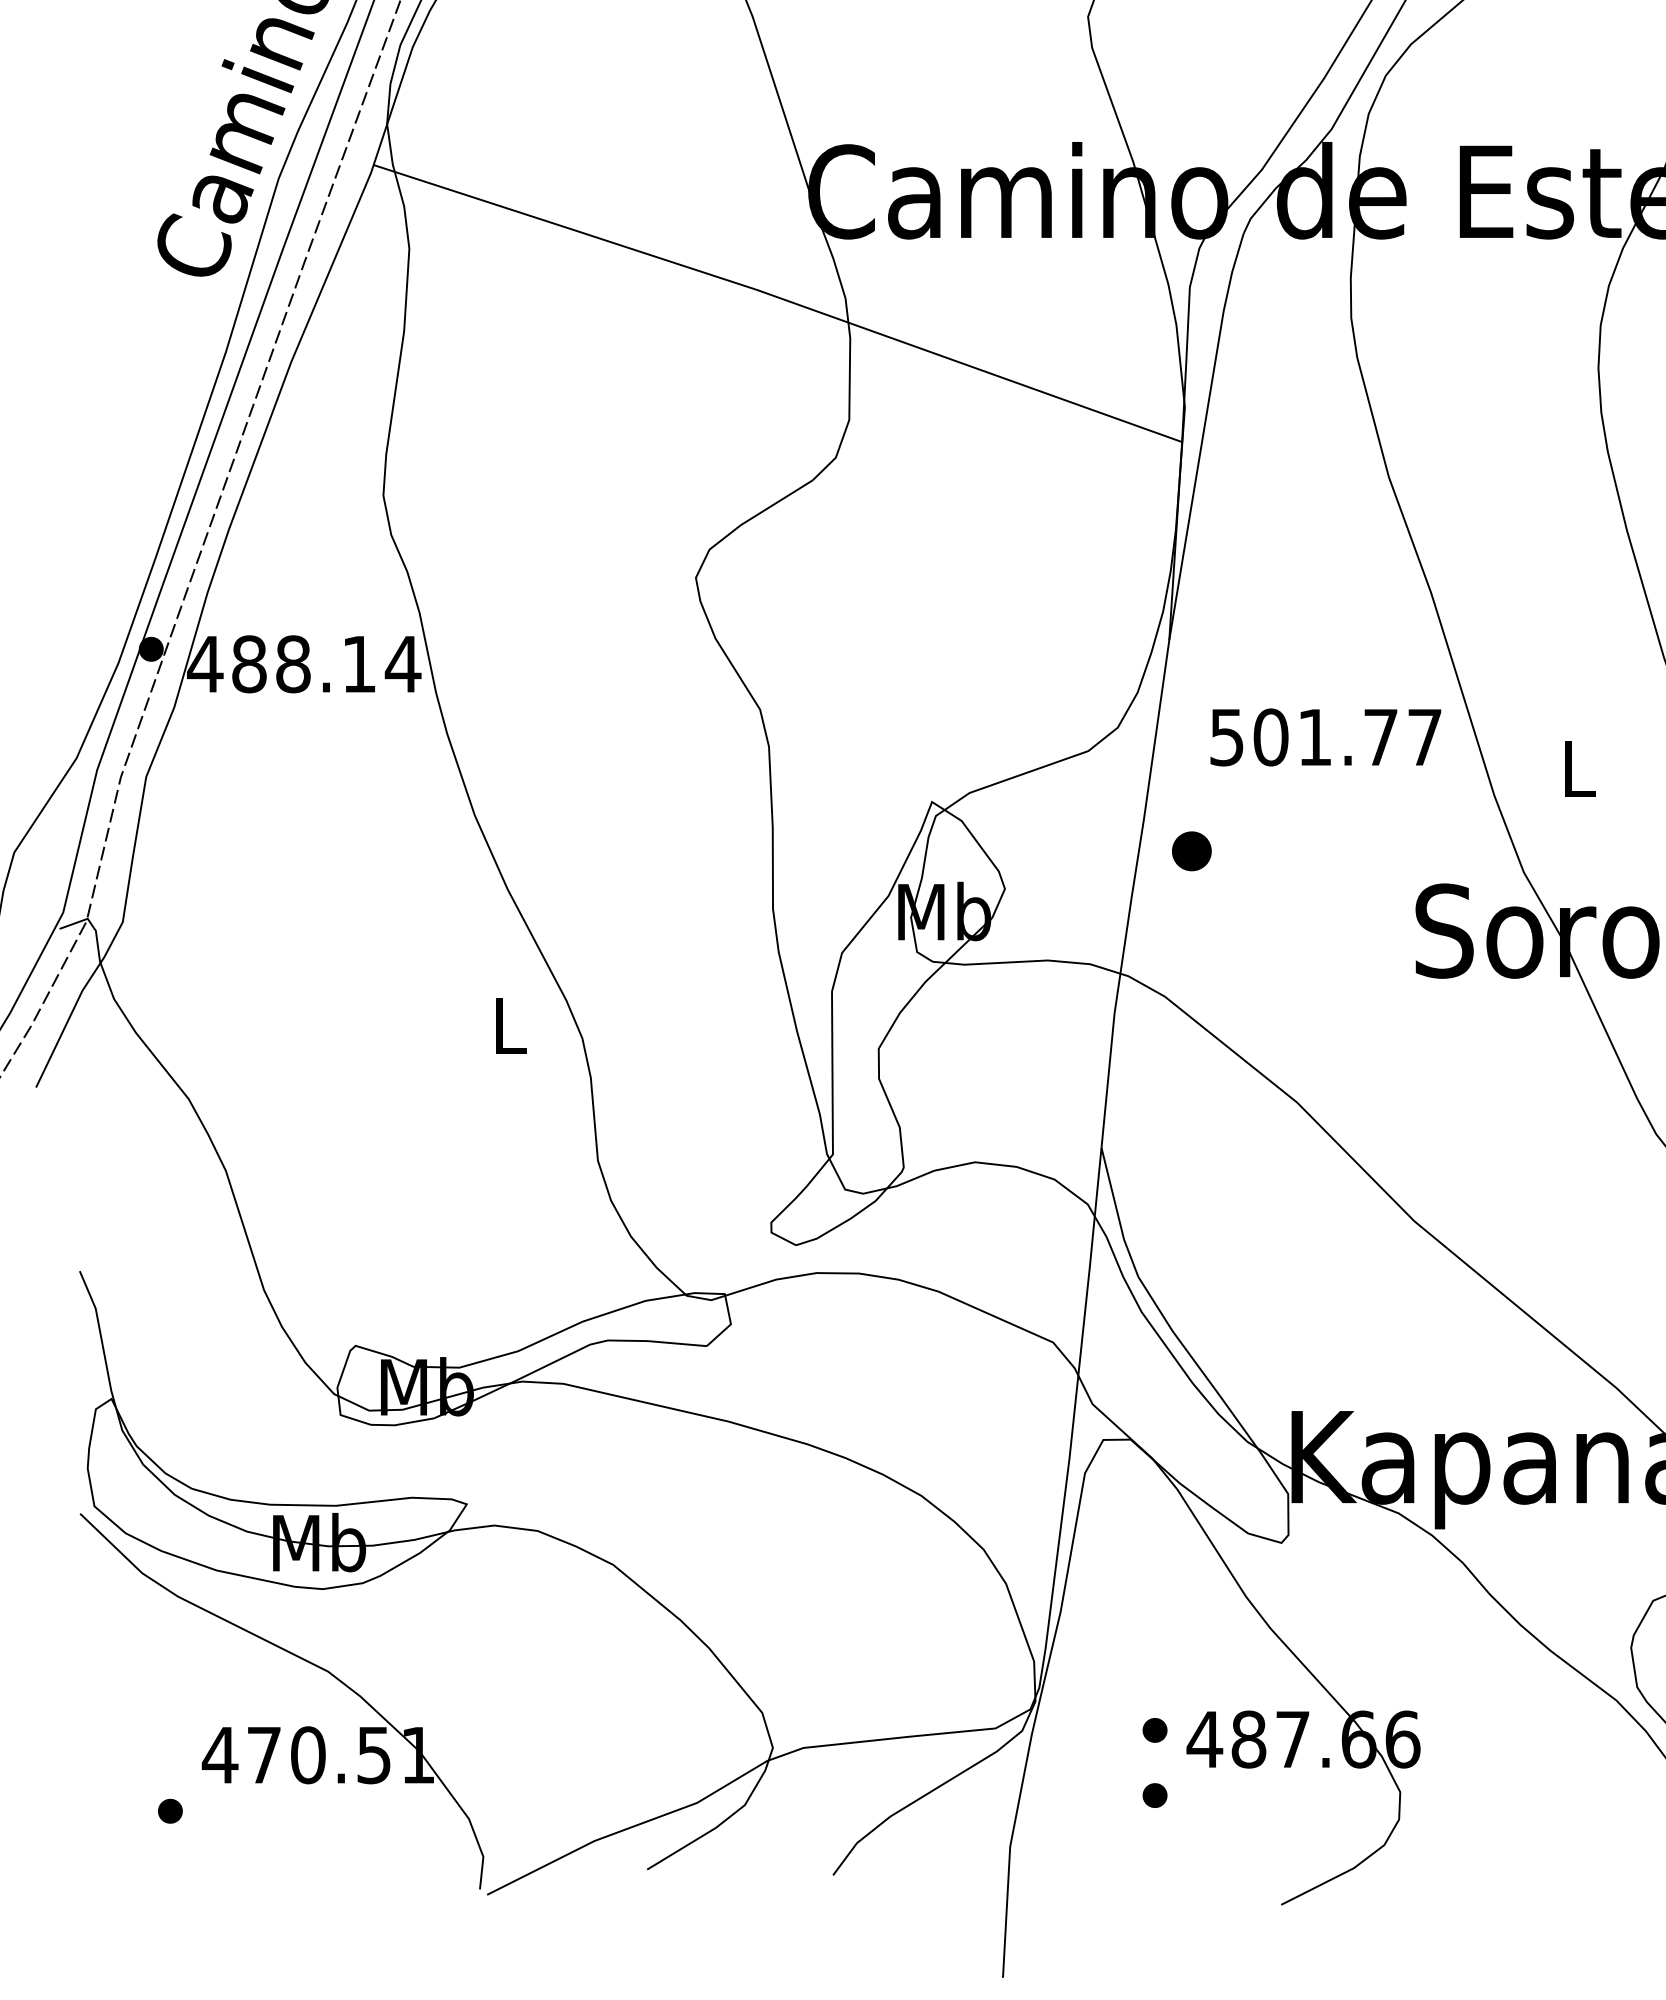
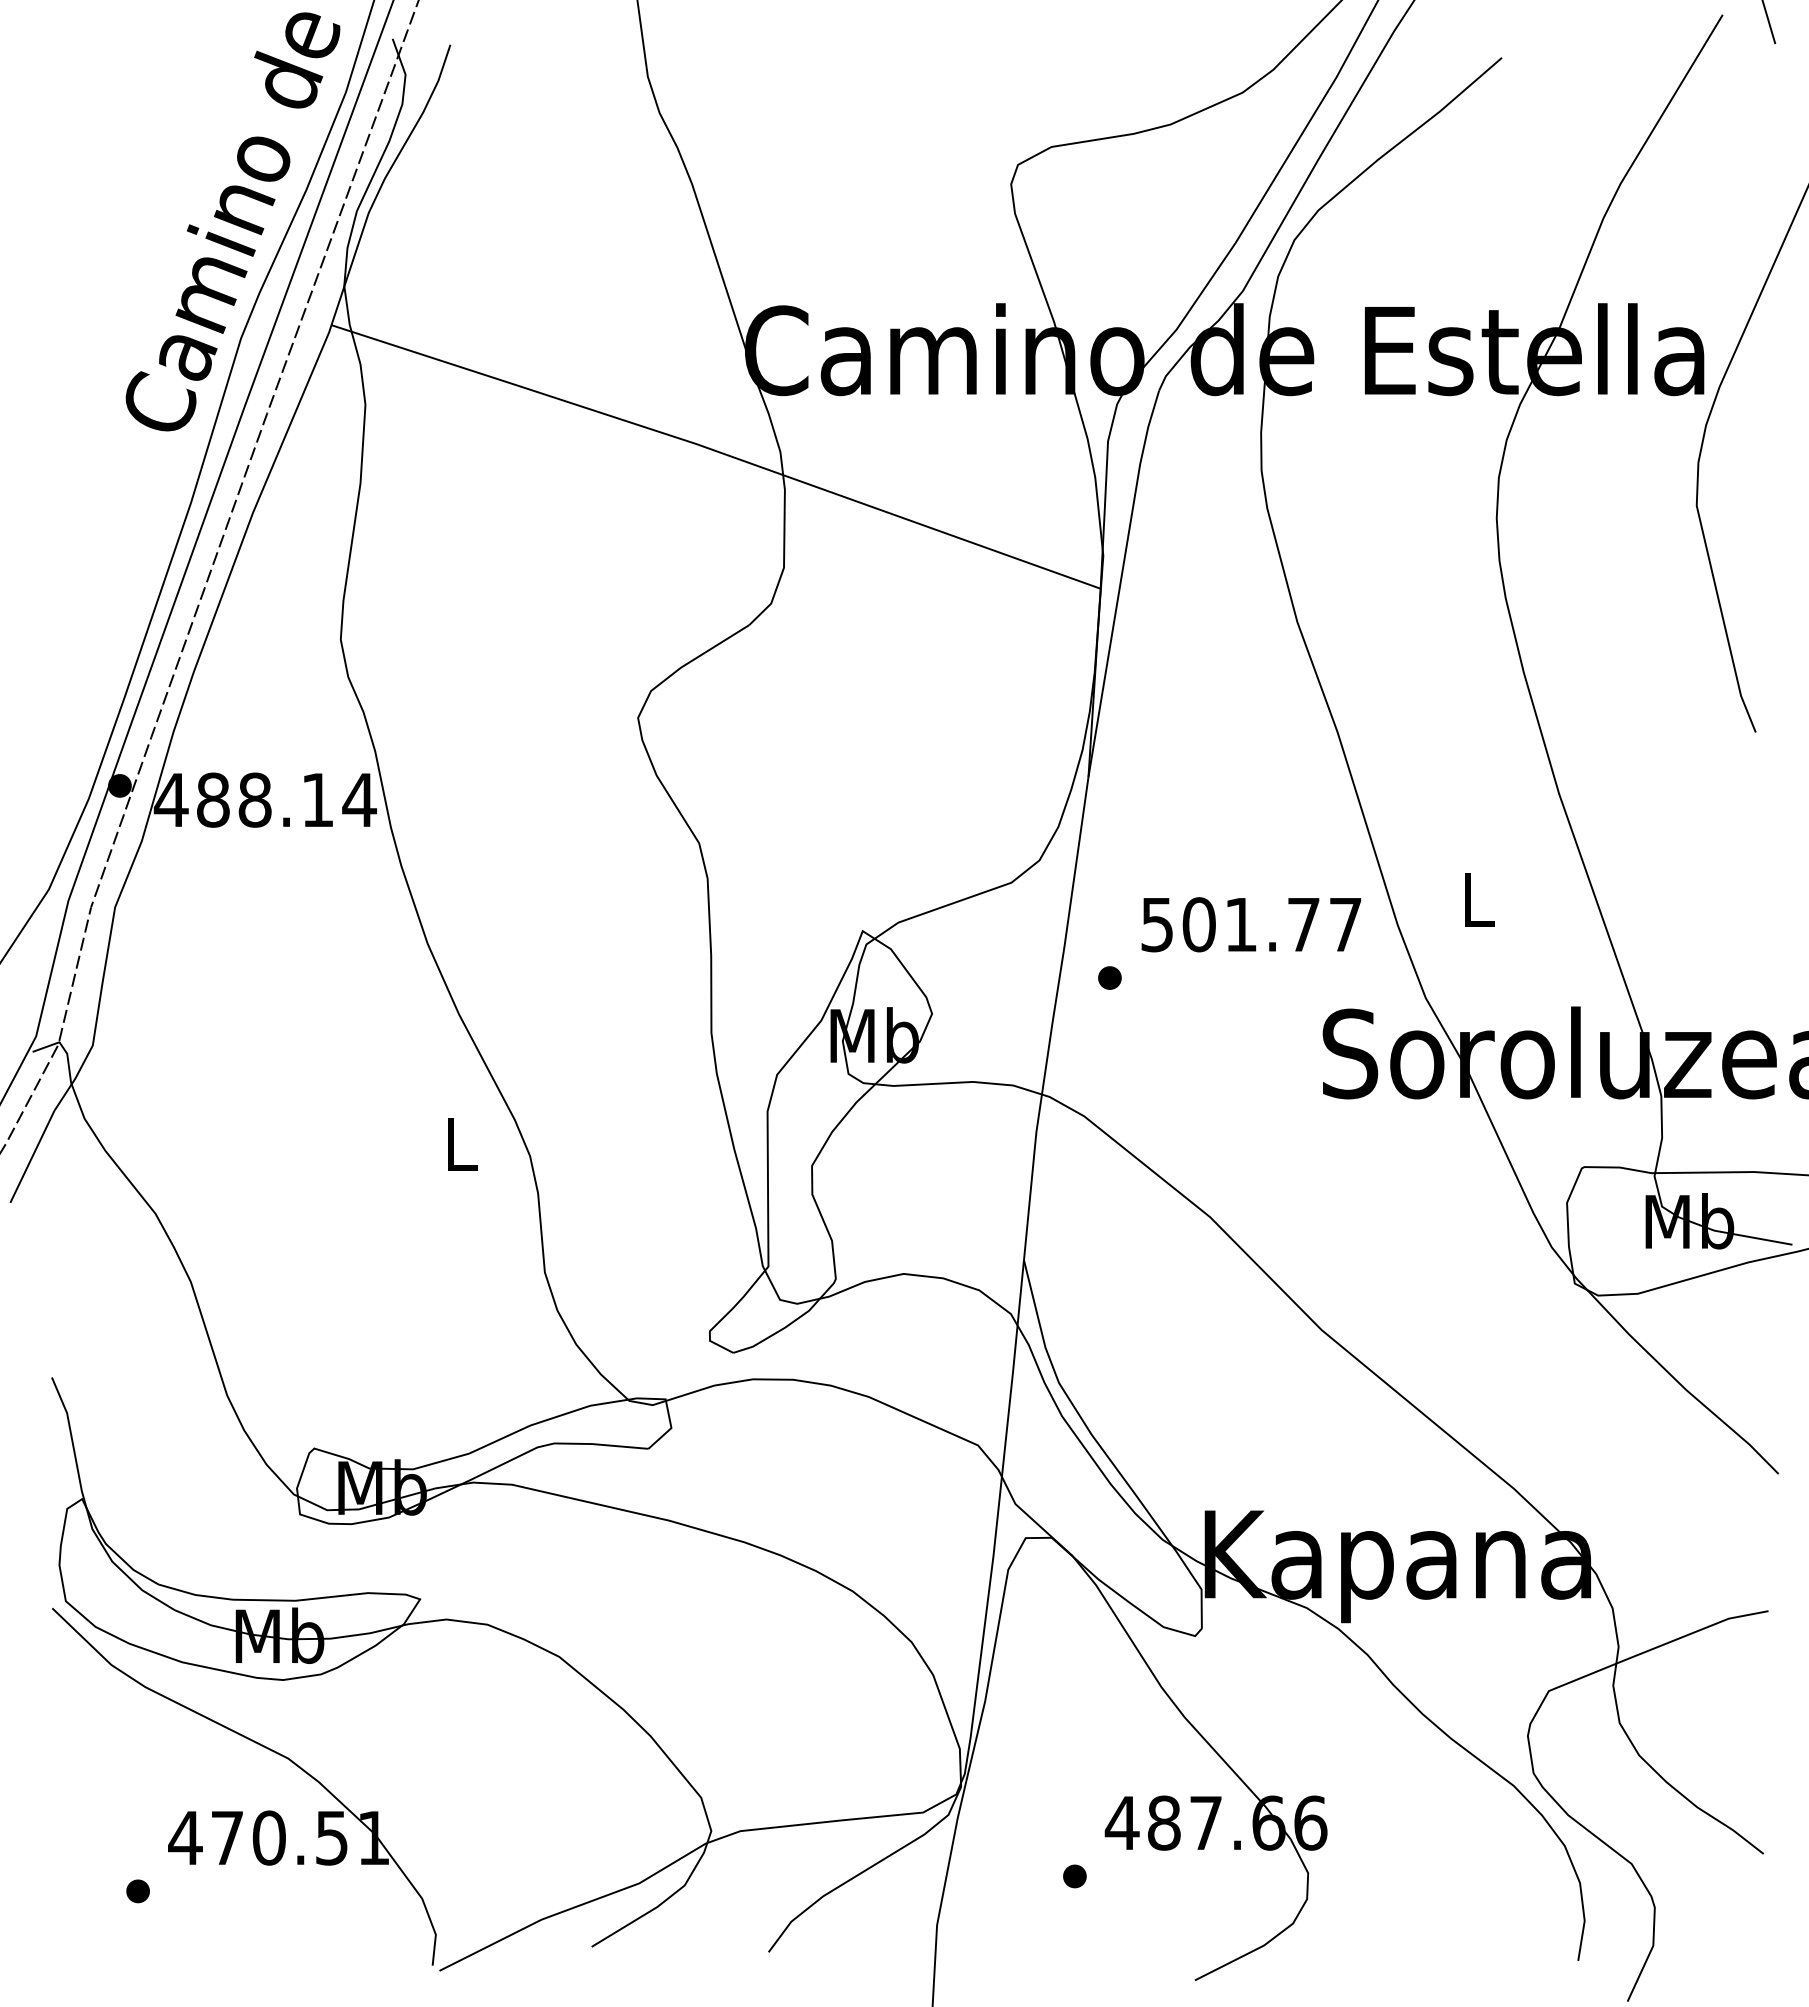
text: (1325, 737) -> (1251, 924), moved
part: (1191, 850) -> (1109, 977), size x0.62
part: (1154, 1730) -> (1074, 1814), removed

